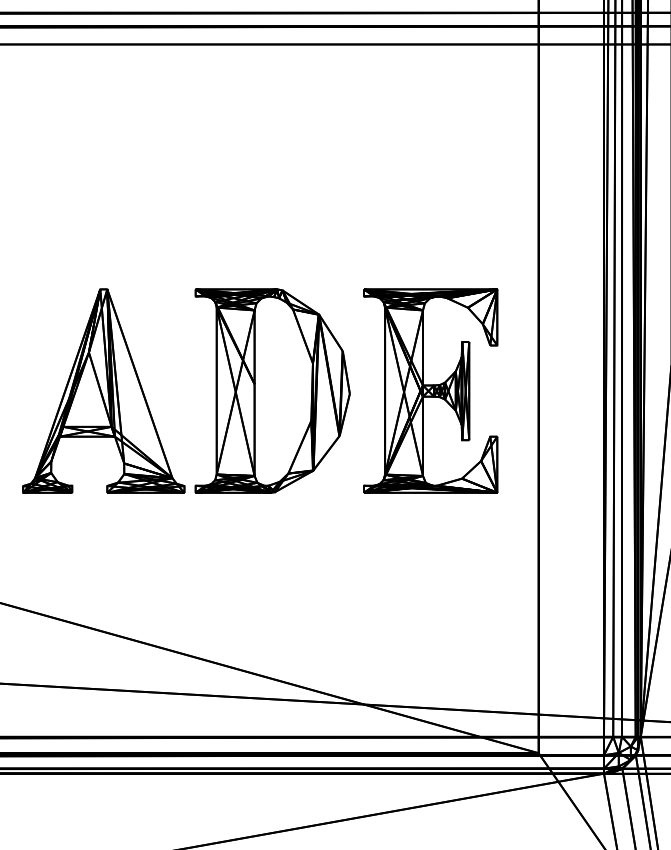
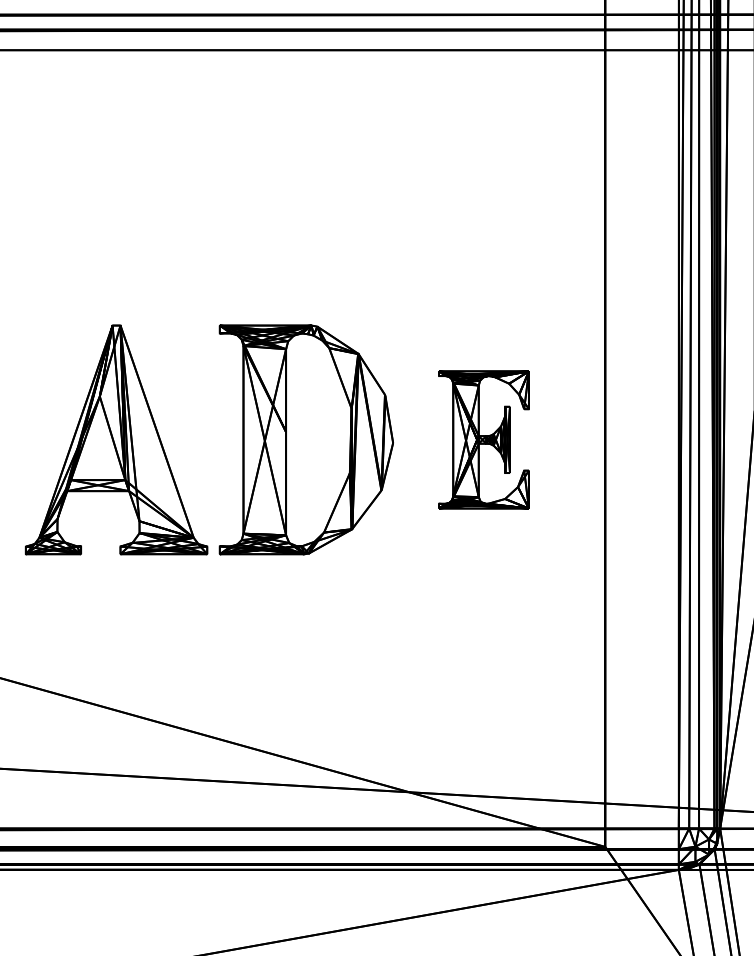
part: (430, 390) -> (483, 439), size x0.6

